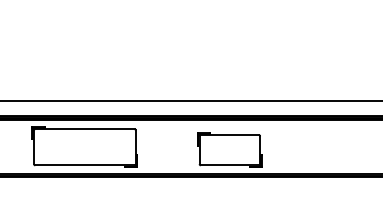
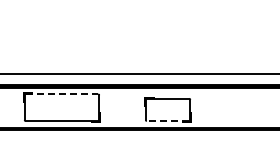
line: (85, 129) -> (62, 94), solid -> dashed
line: (229, 166) -> (167, 121), solid -> dashed

